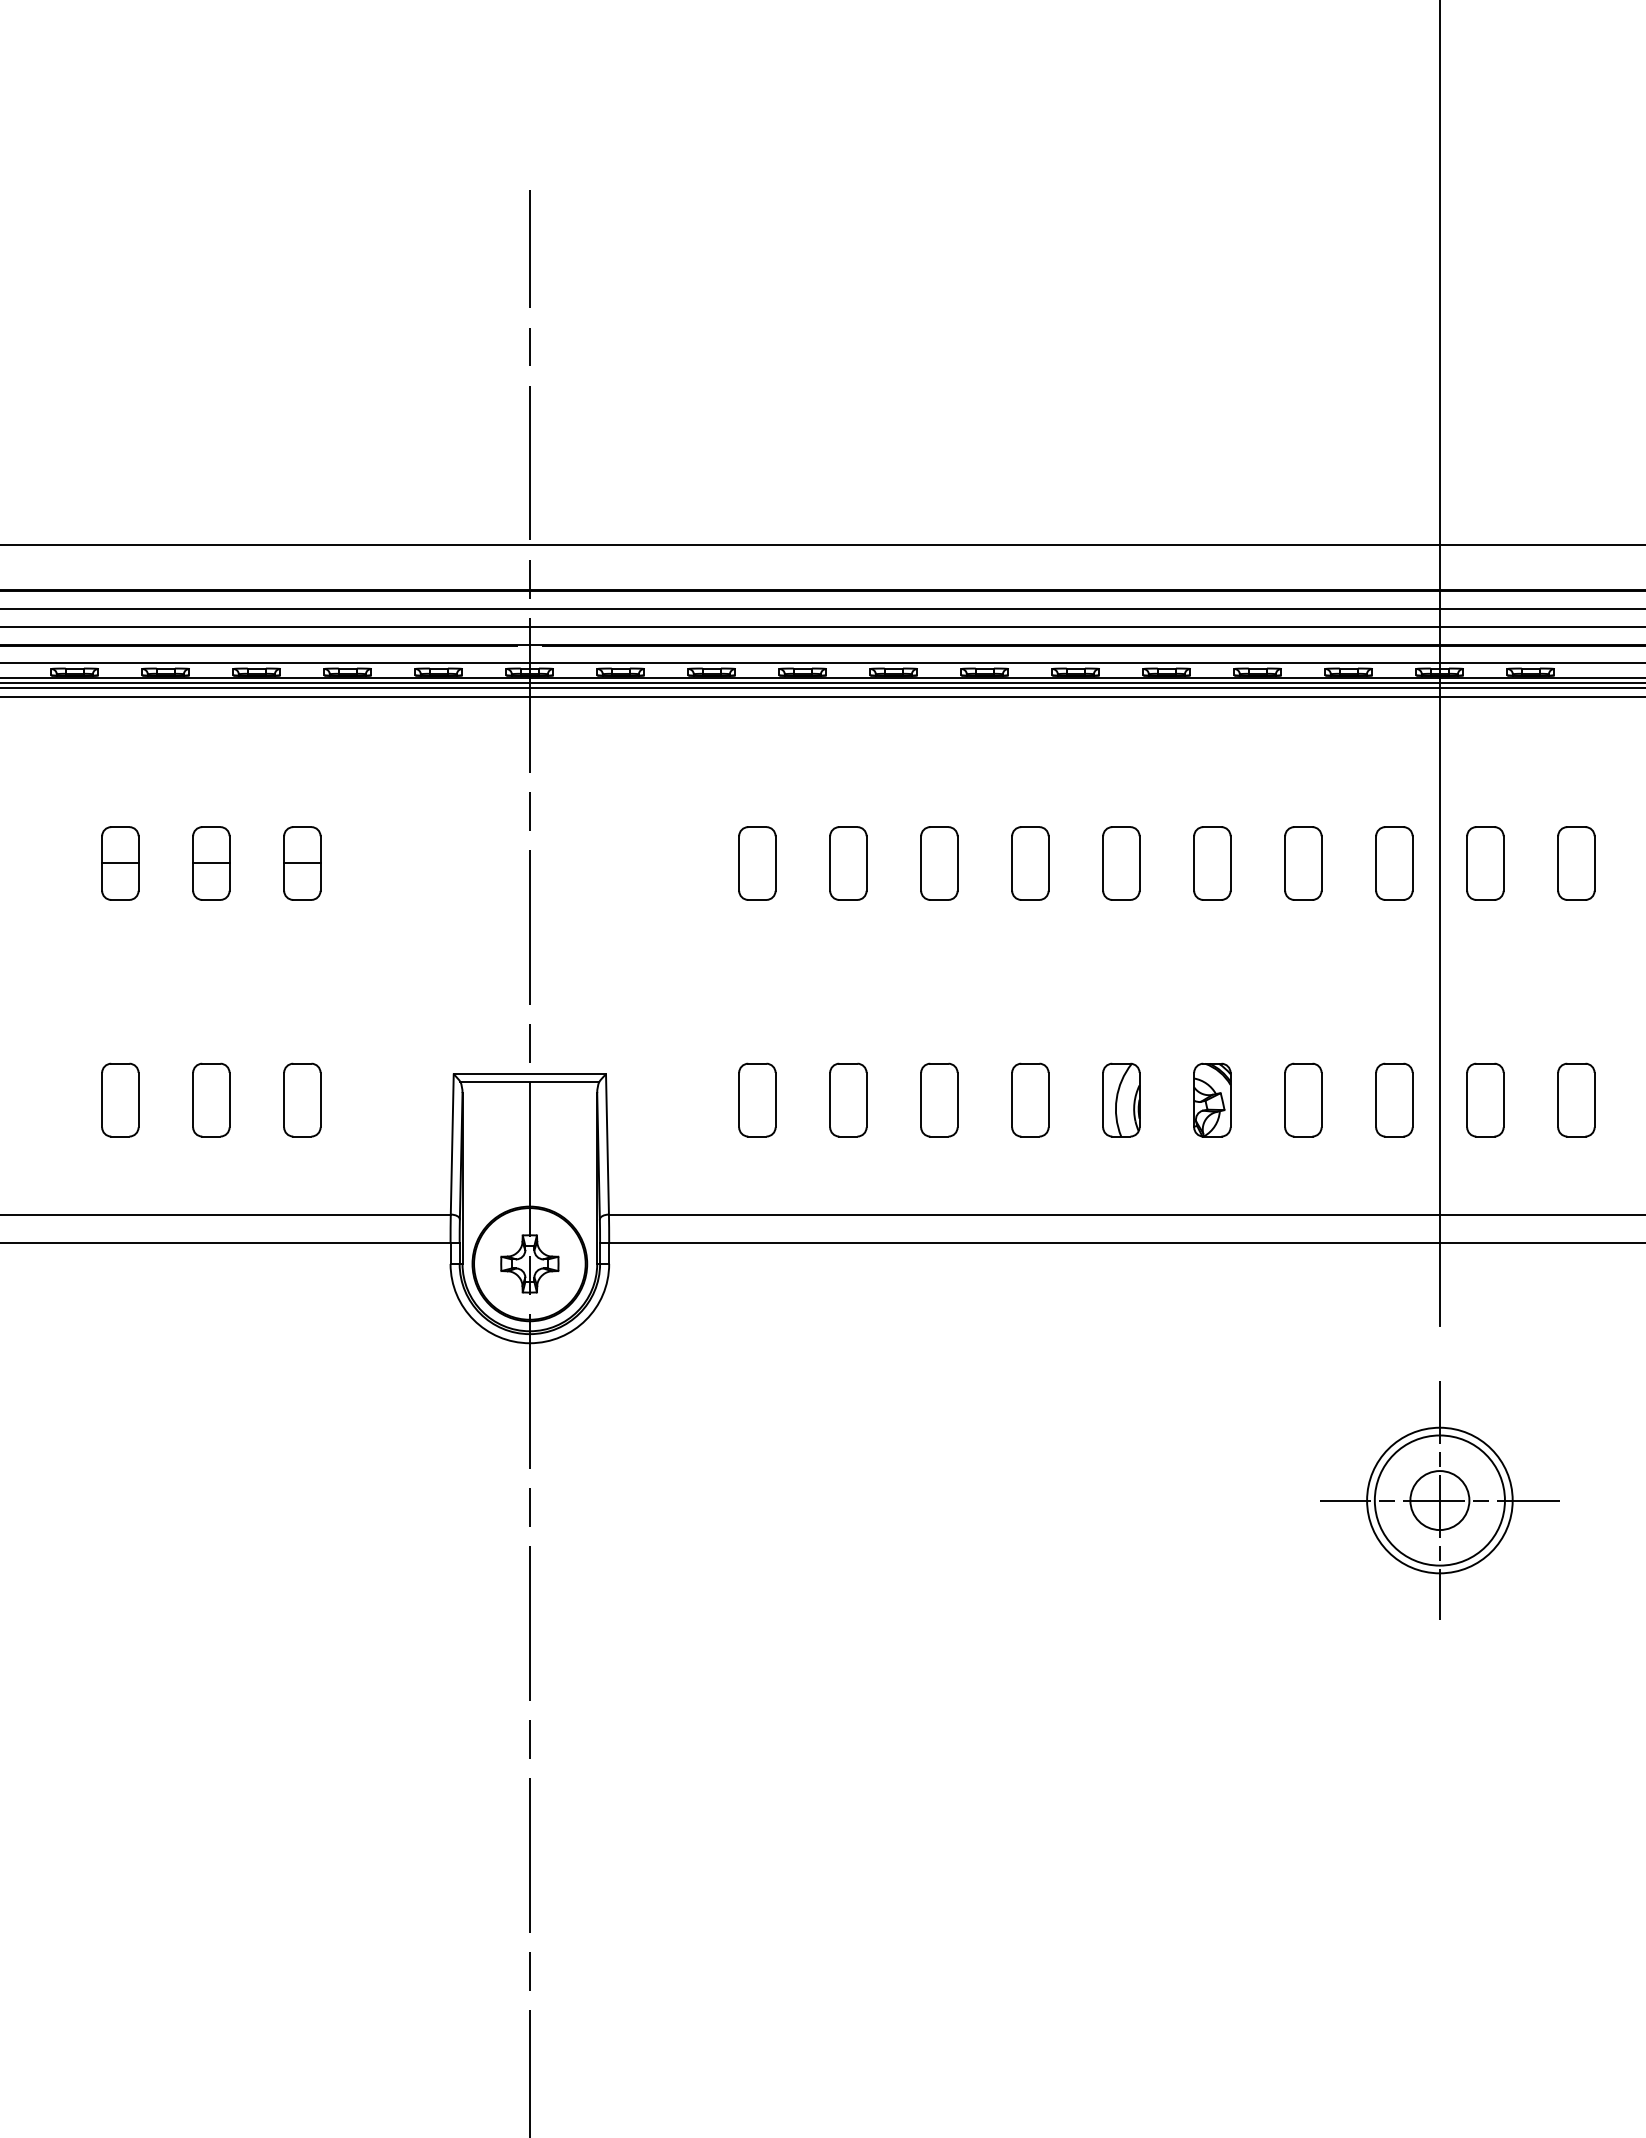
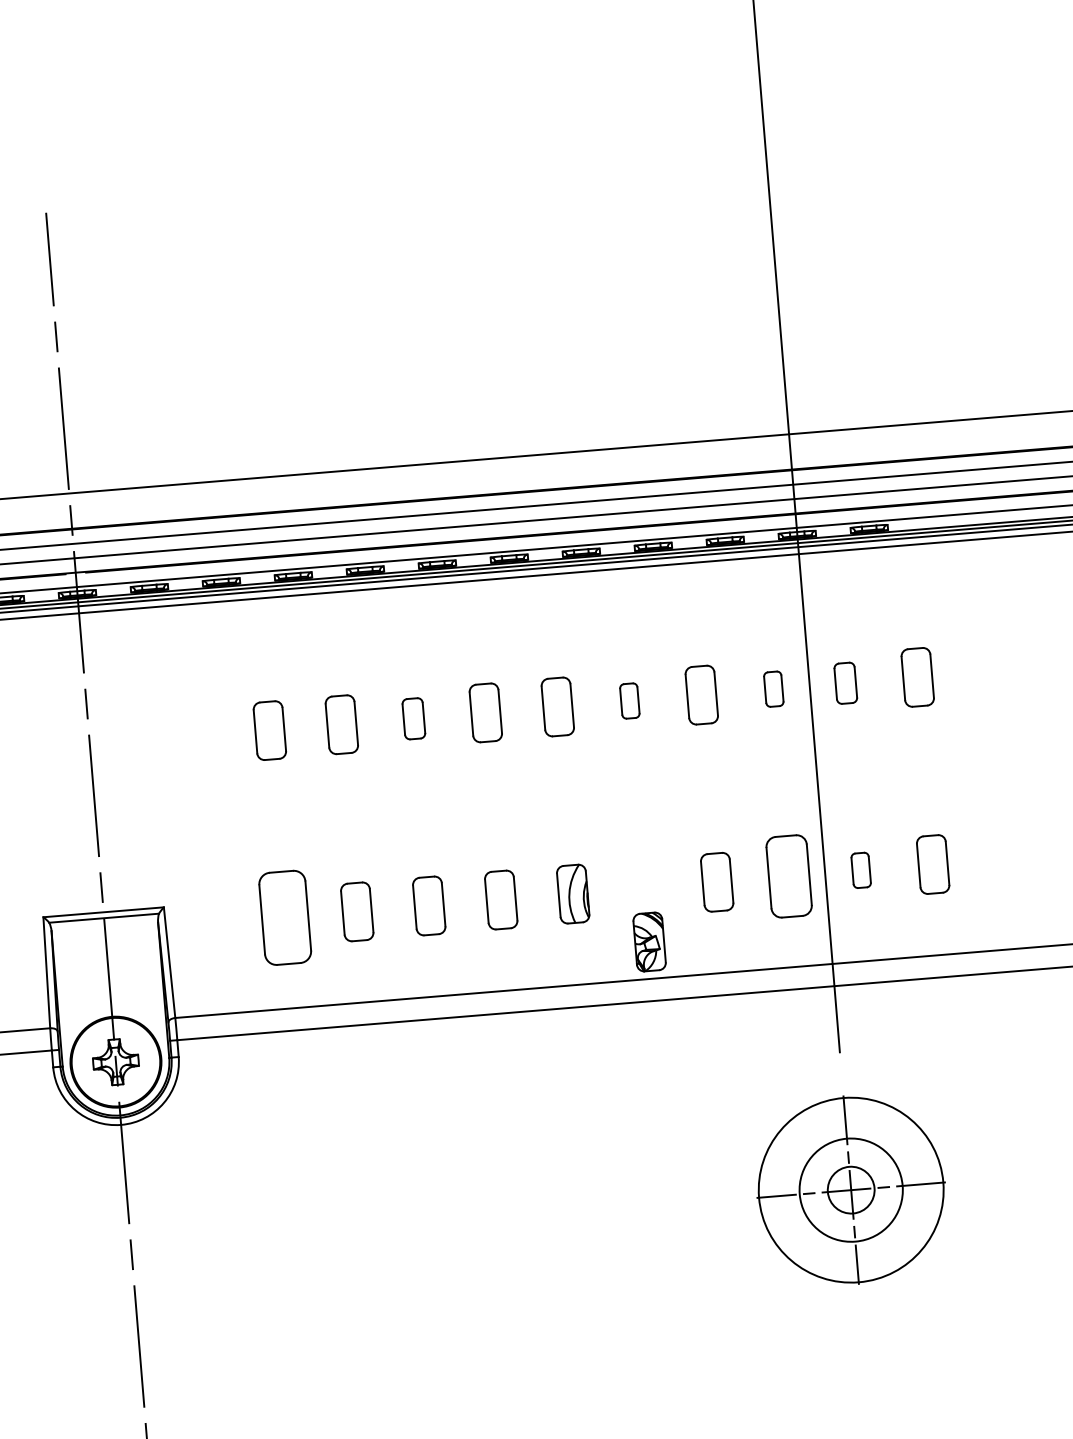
part: (939, 863) -> (413, 718), size x0.7
part: (1212, 863) -> (629, 701), size x0.6
part: (1394, 863) -> (773, 689), size x0.6
part: (1485, 863) -> (845, 683), size x0.7
part: (757, 1099) -> (285, 917), size x1.6
part: (1212, 1099) -> (649, 941), moved
part: (1394, 1099) -> (789, 875), size x1.4
part: (1485, 1099) -> (861, 869), size x0.6
circle: (1439, 1500) -> (850, 1190), size x1.6

